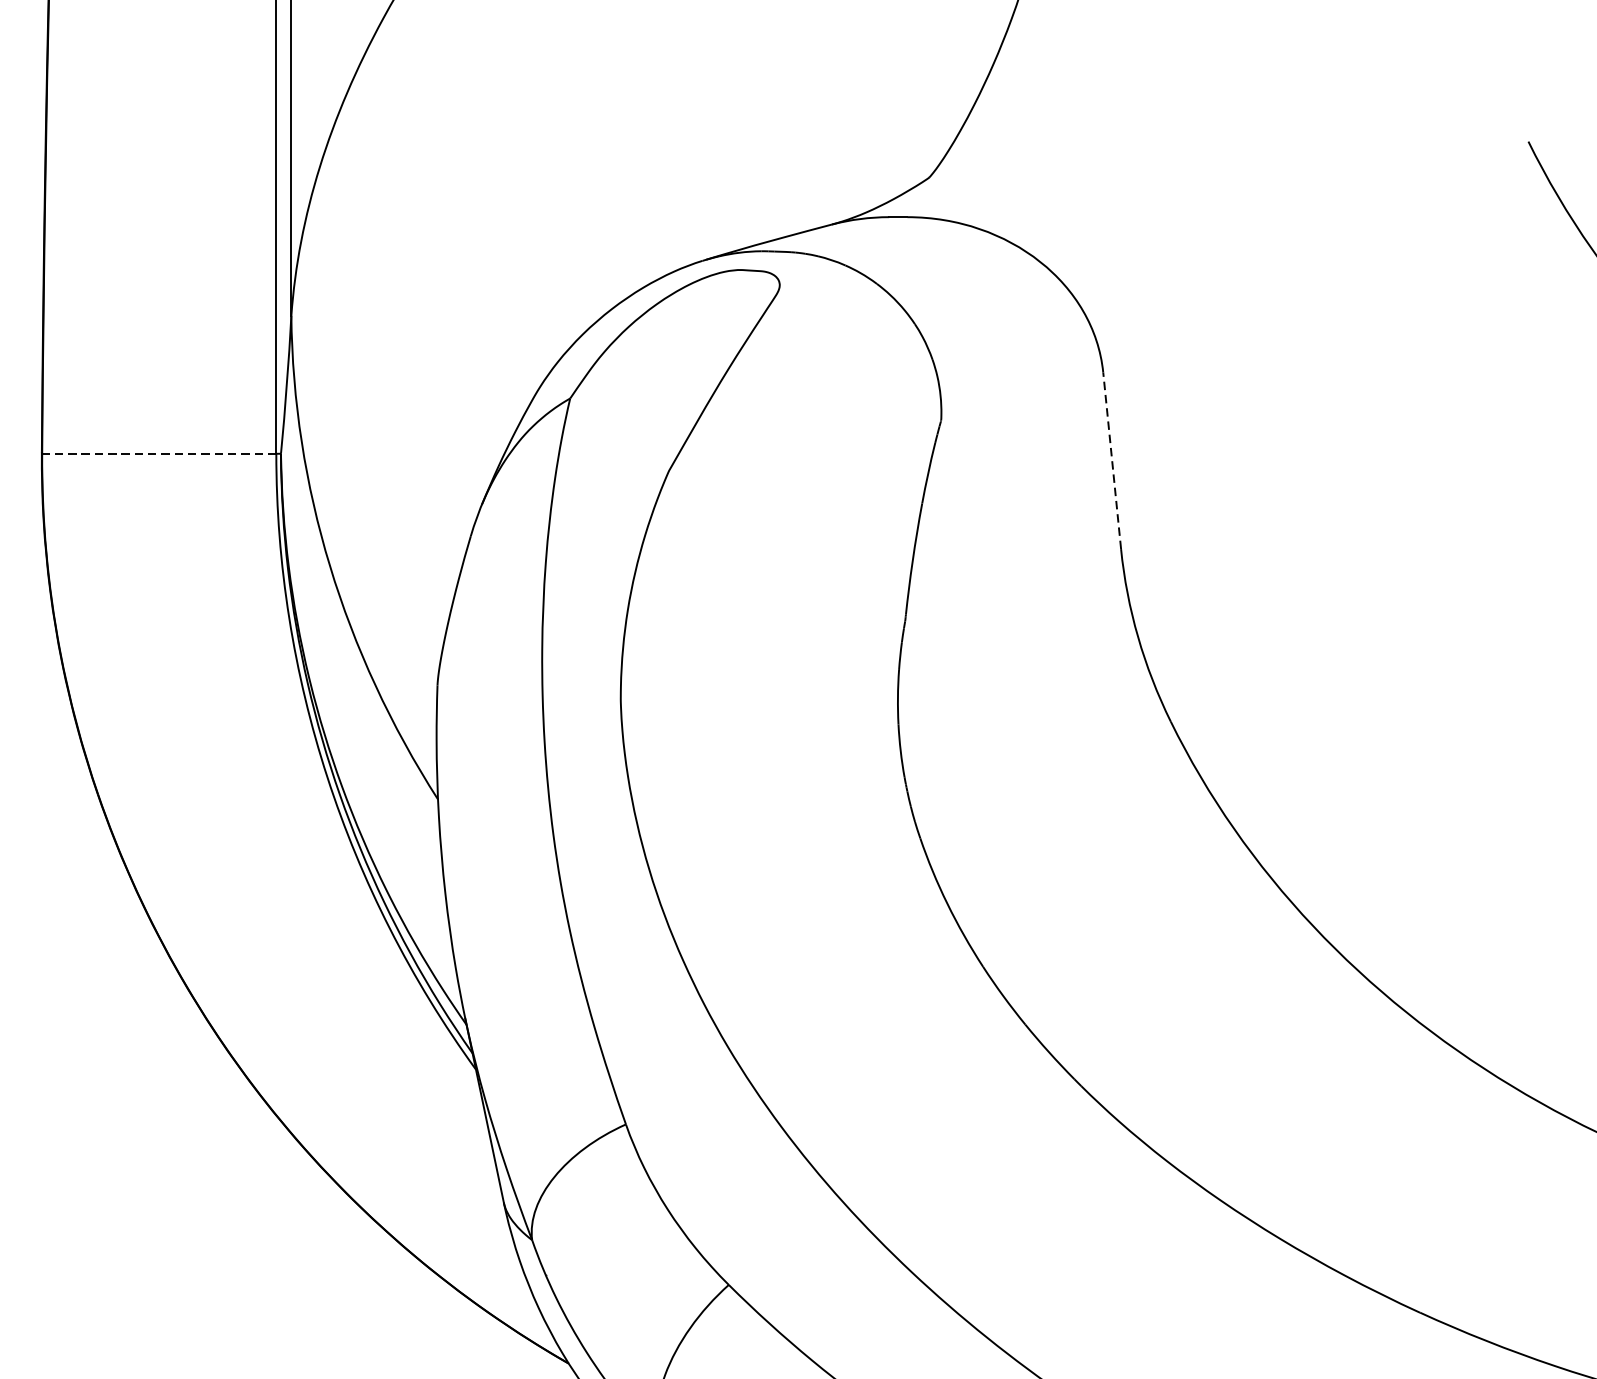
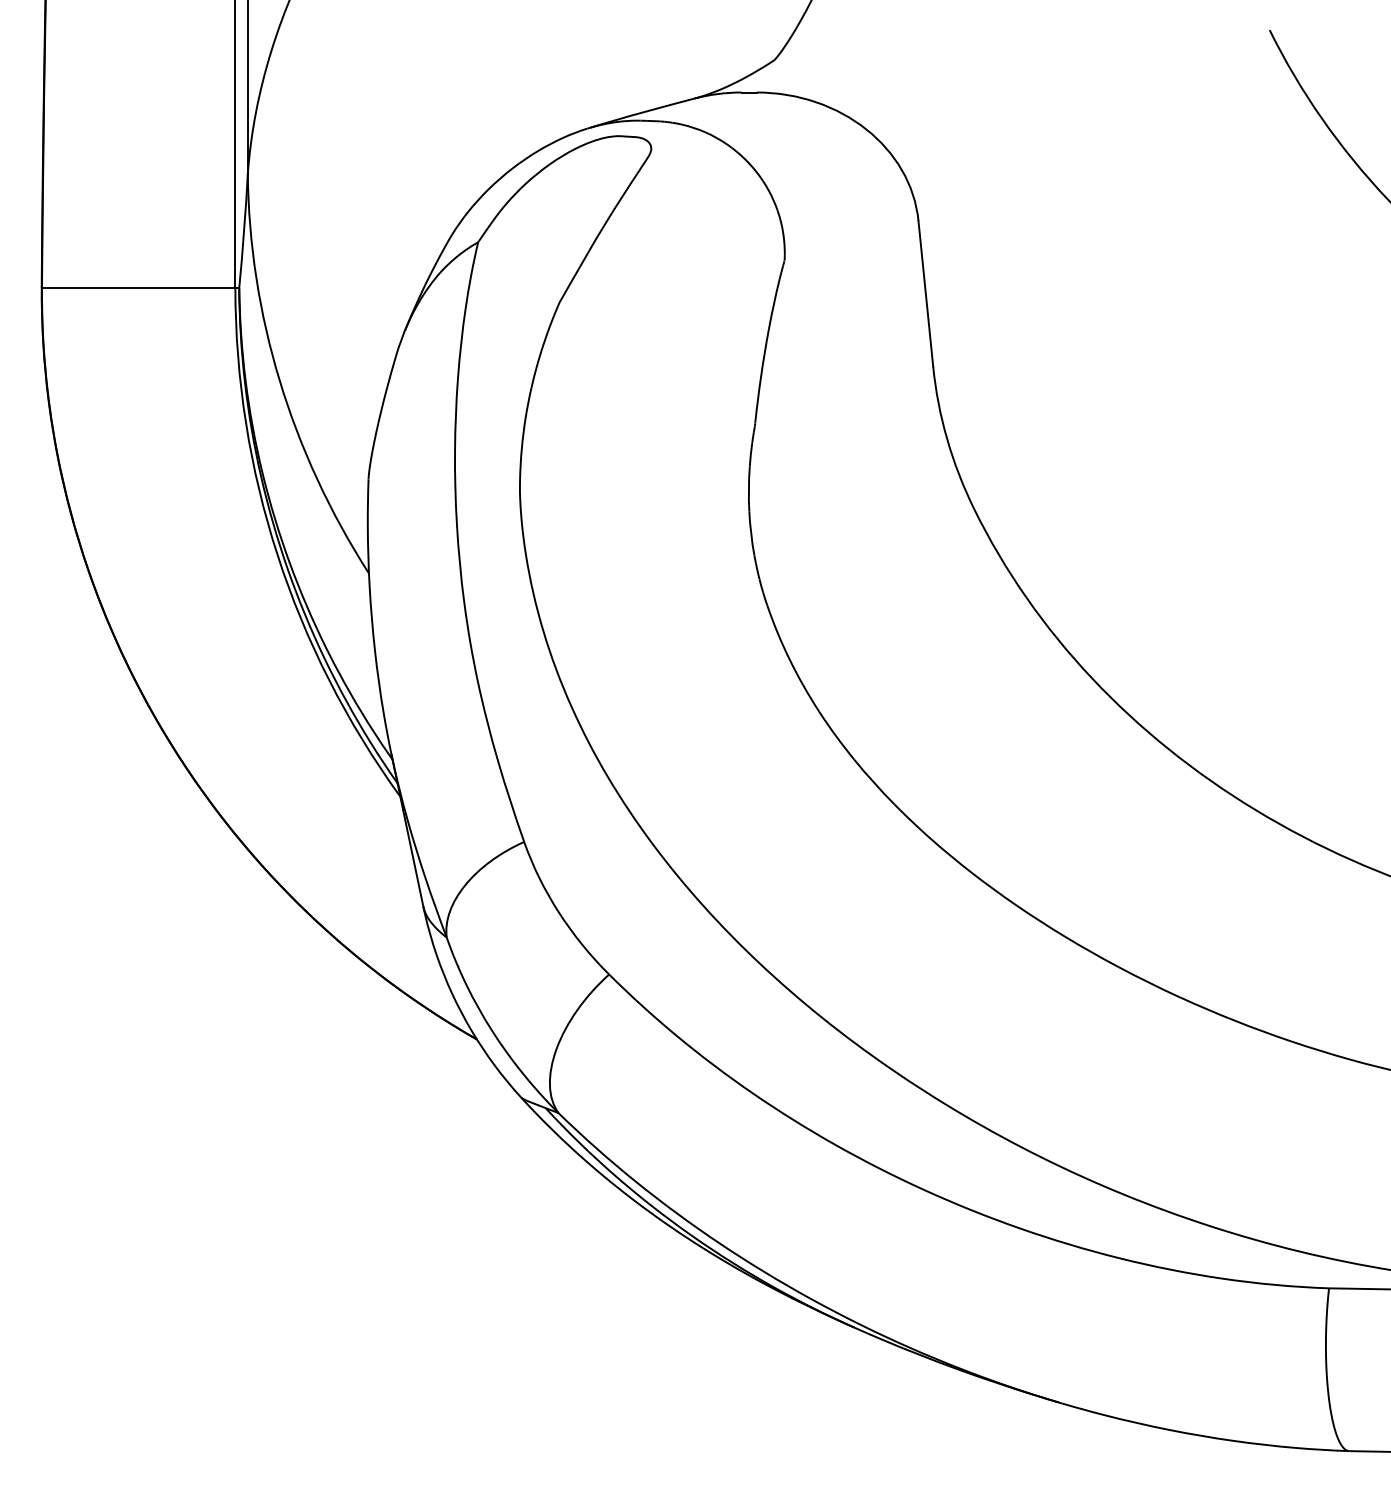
line: (159, 453) -> (138, 287), dashed -> solid
line: (1111, 460) -> (925, 293), dashed -> solid

